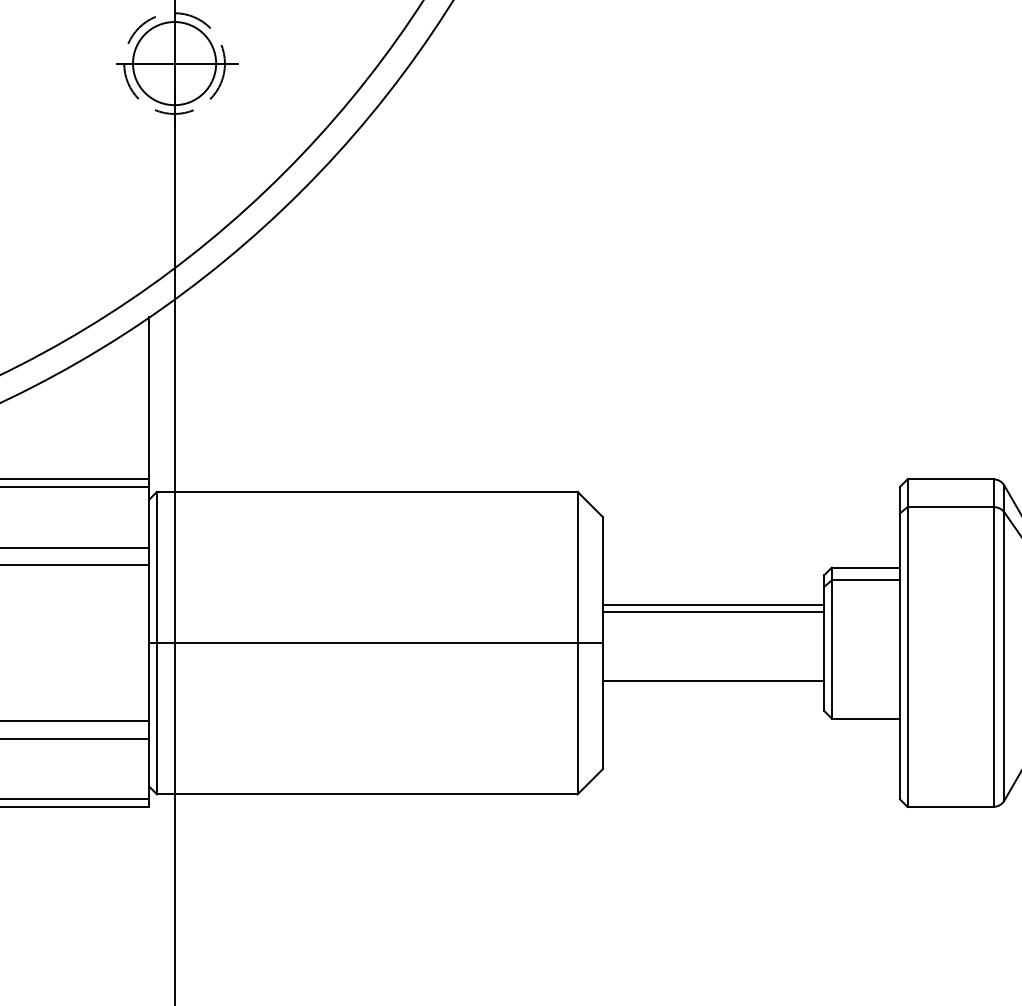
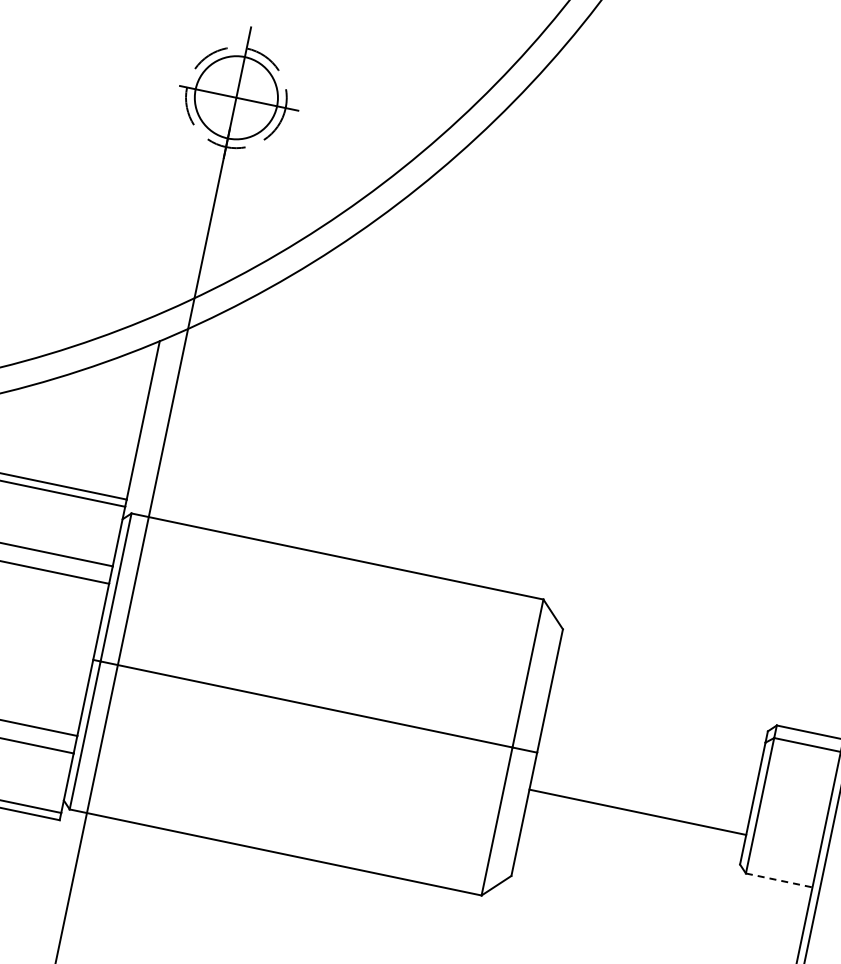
line: (713, 605) -> (653, 738), removed
line: (713, 611) -> (651, 744), removed
line: (866, 718) -> (779, 880), solid -> dashed

